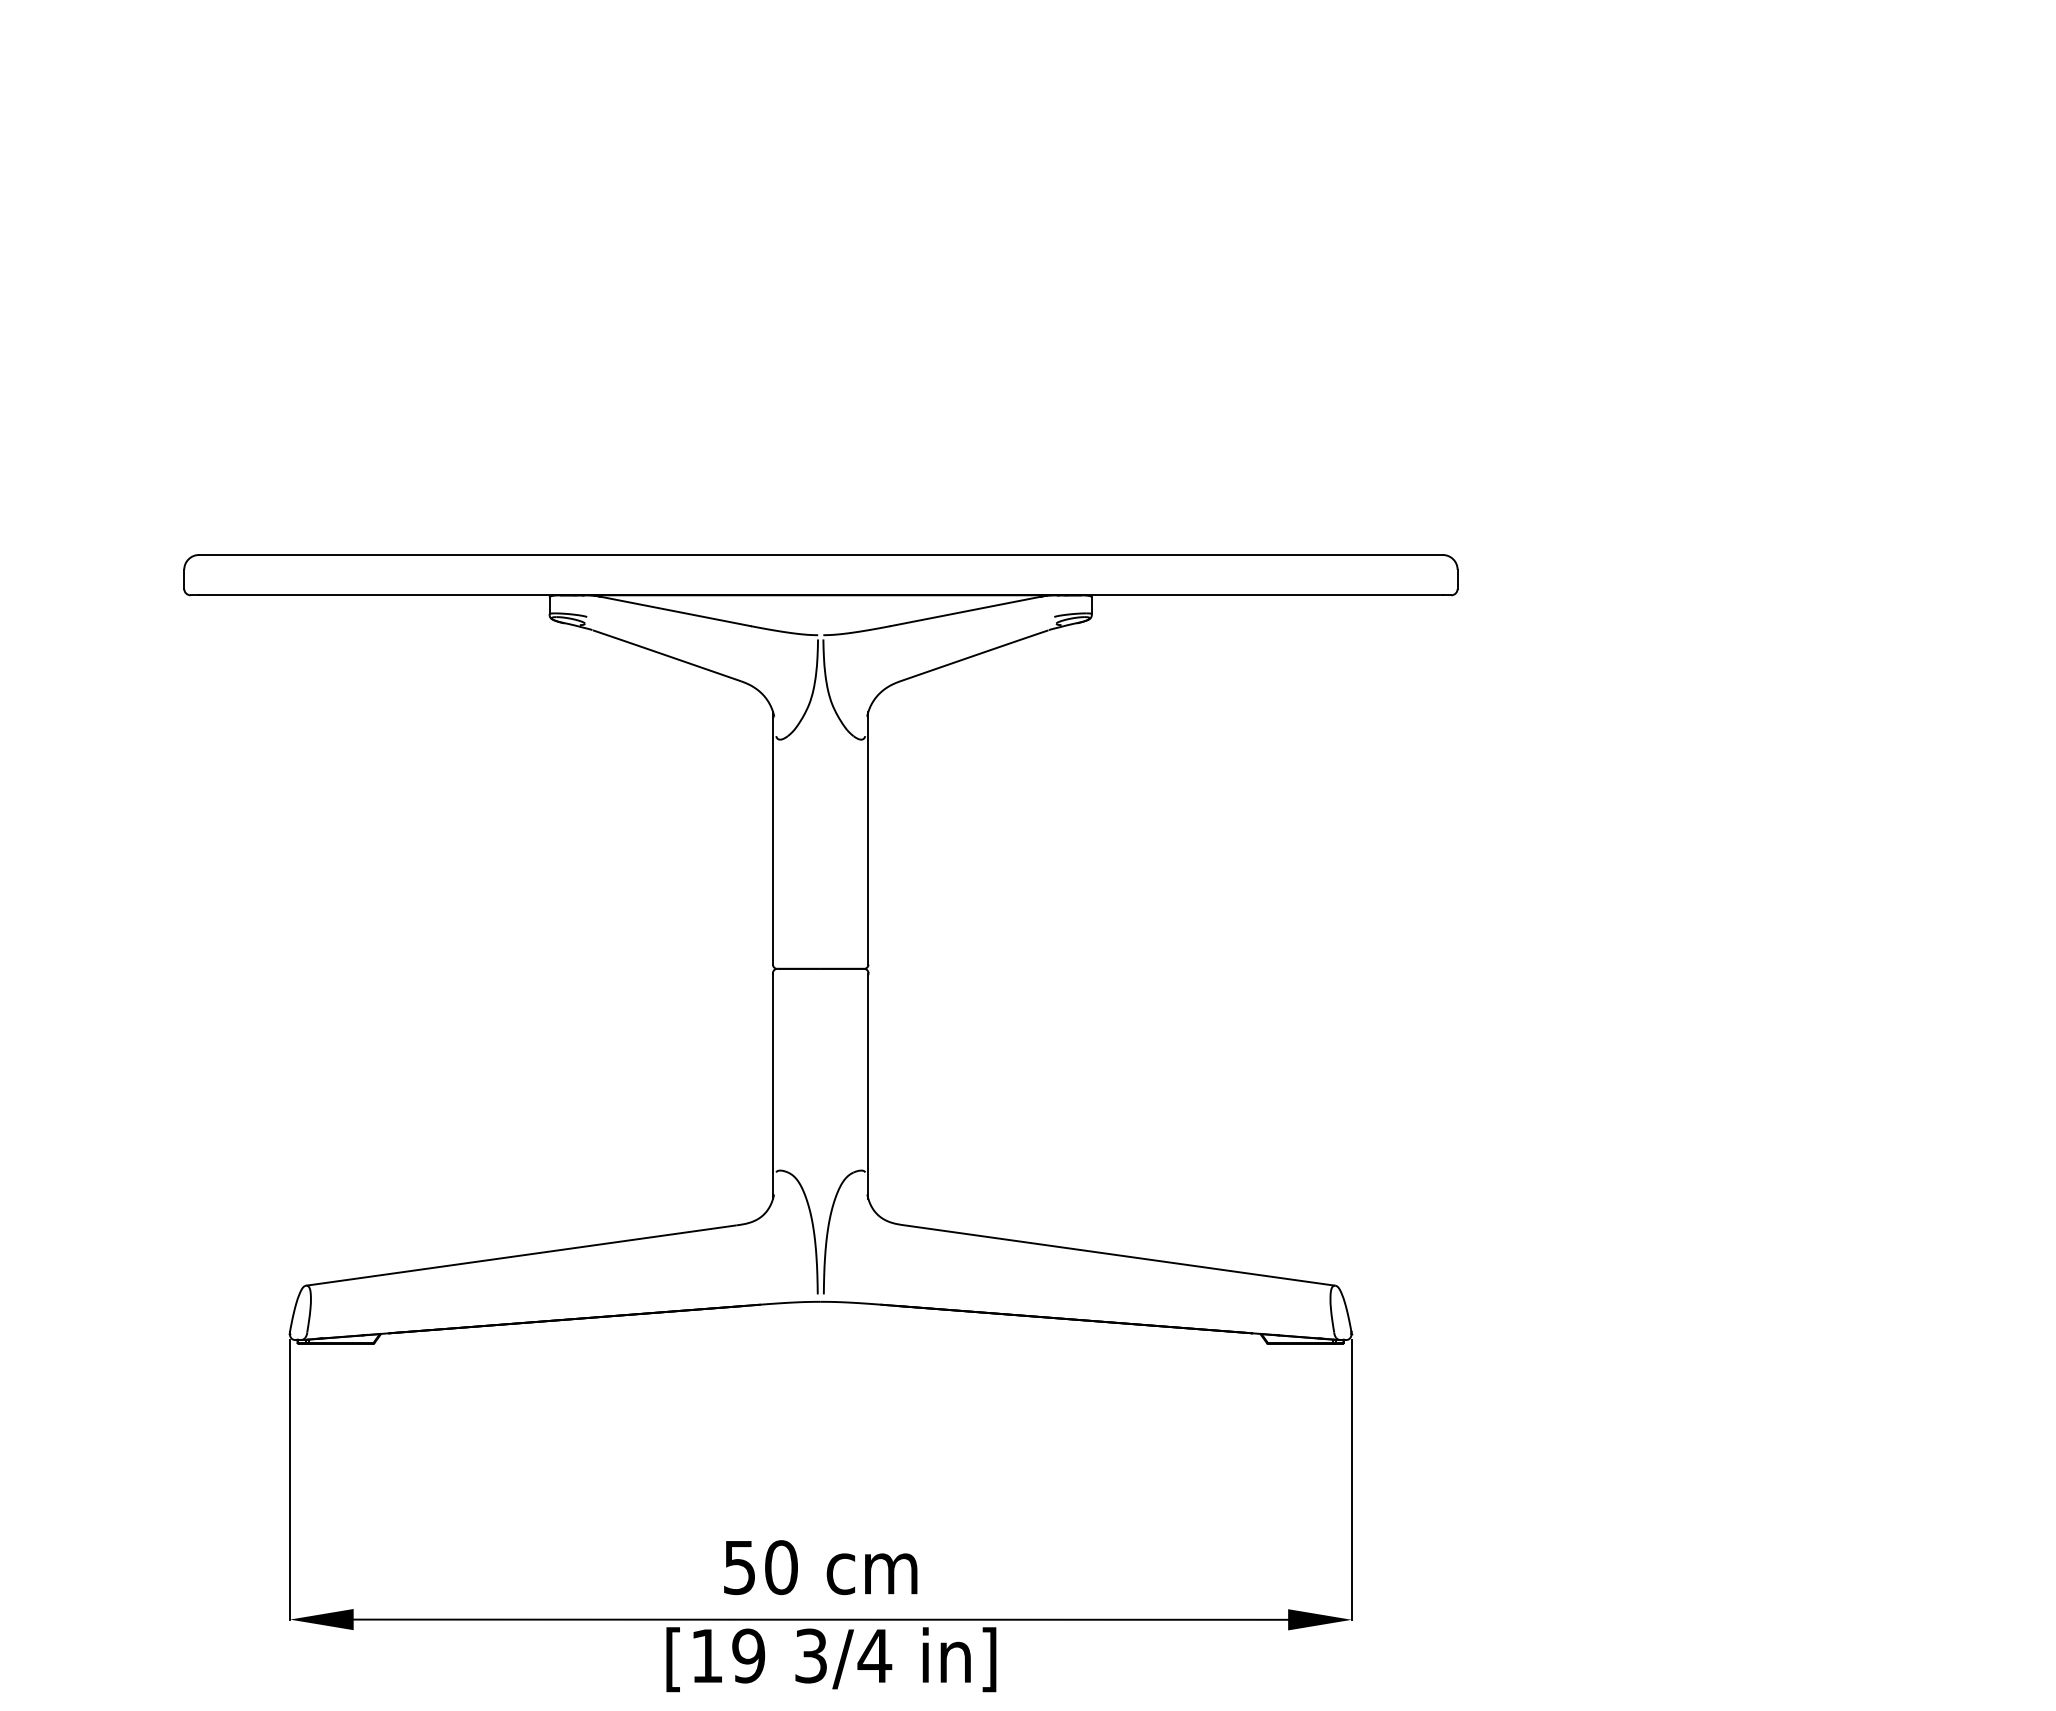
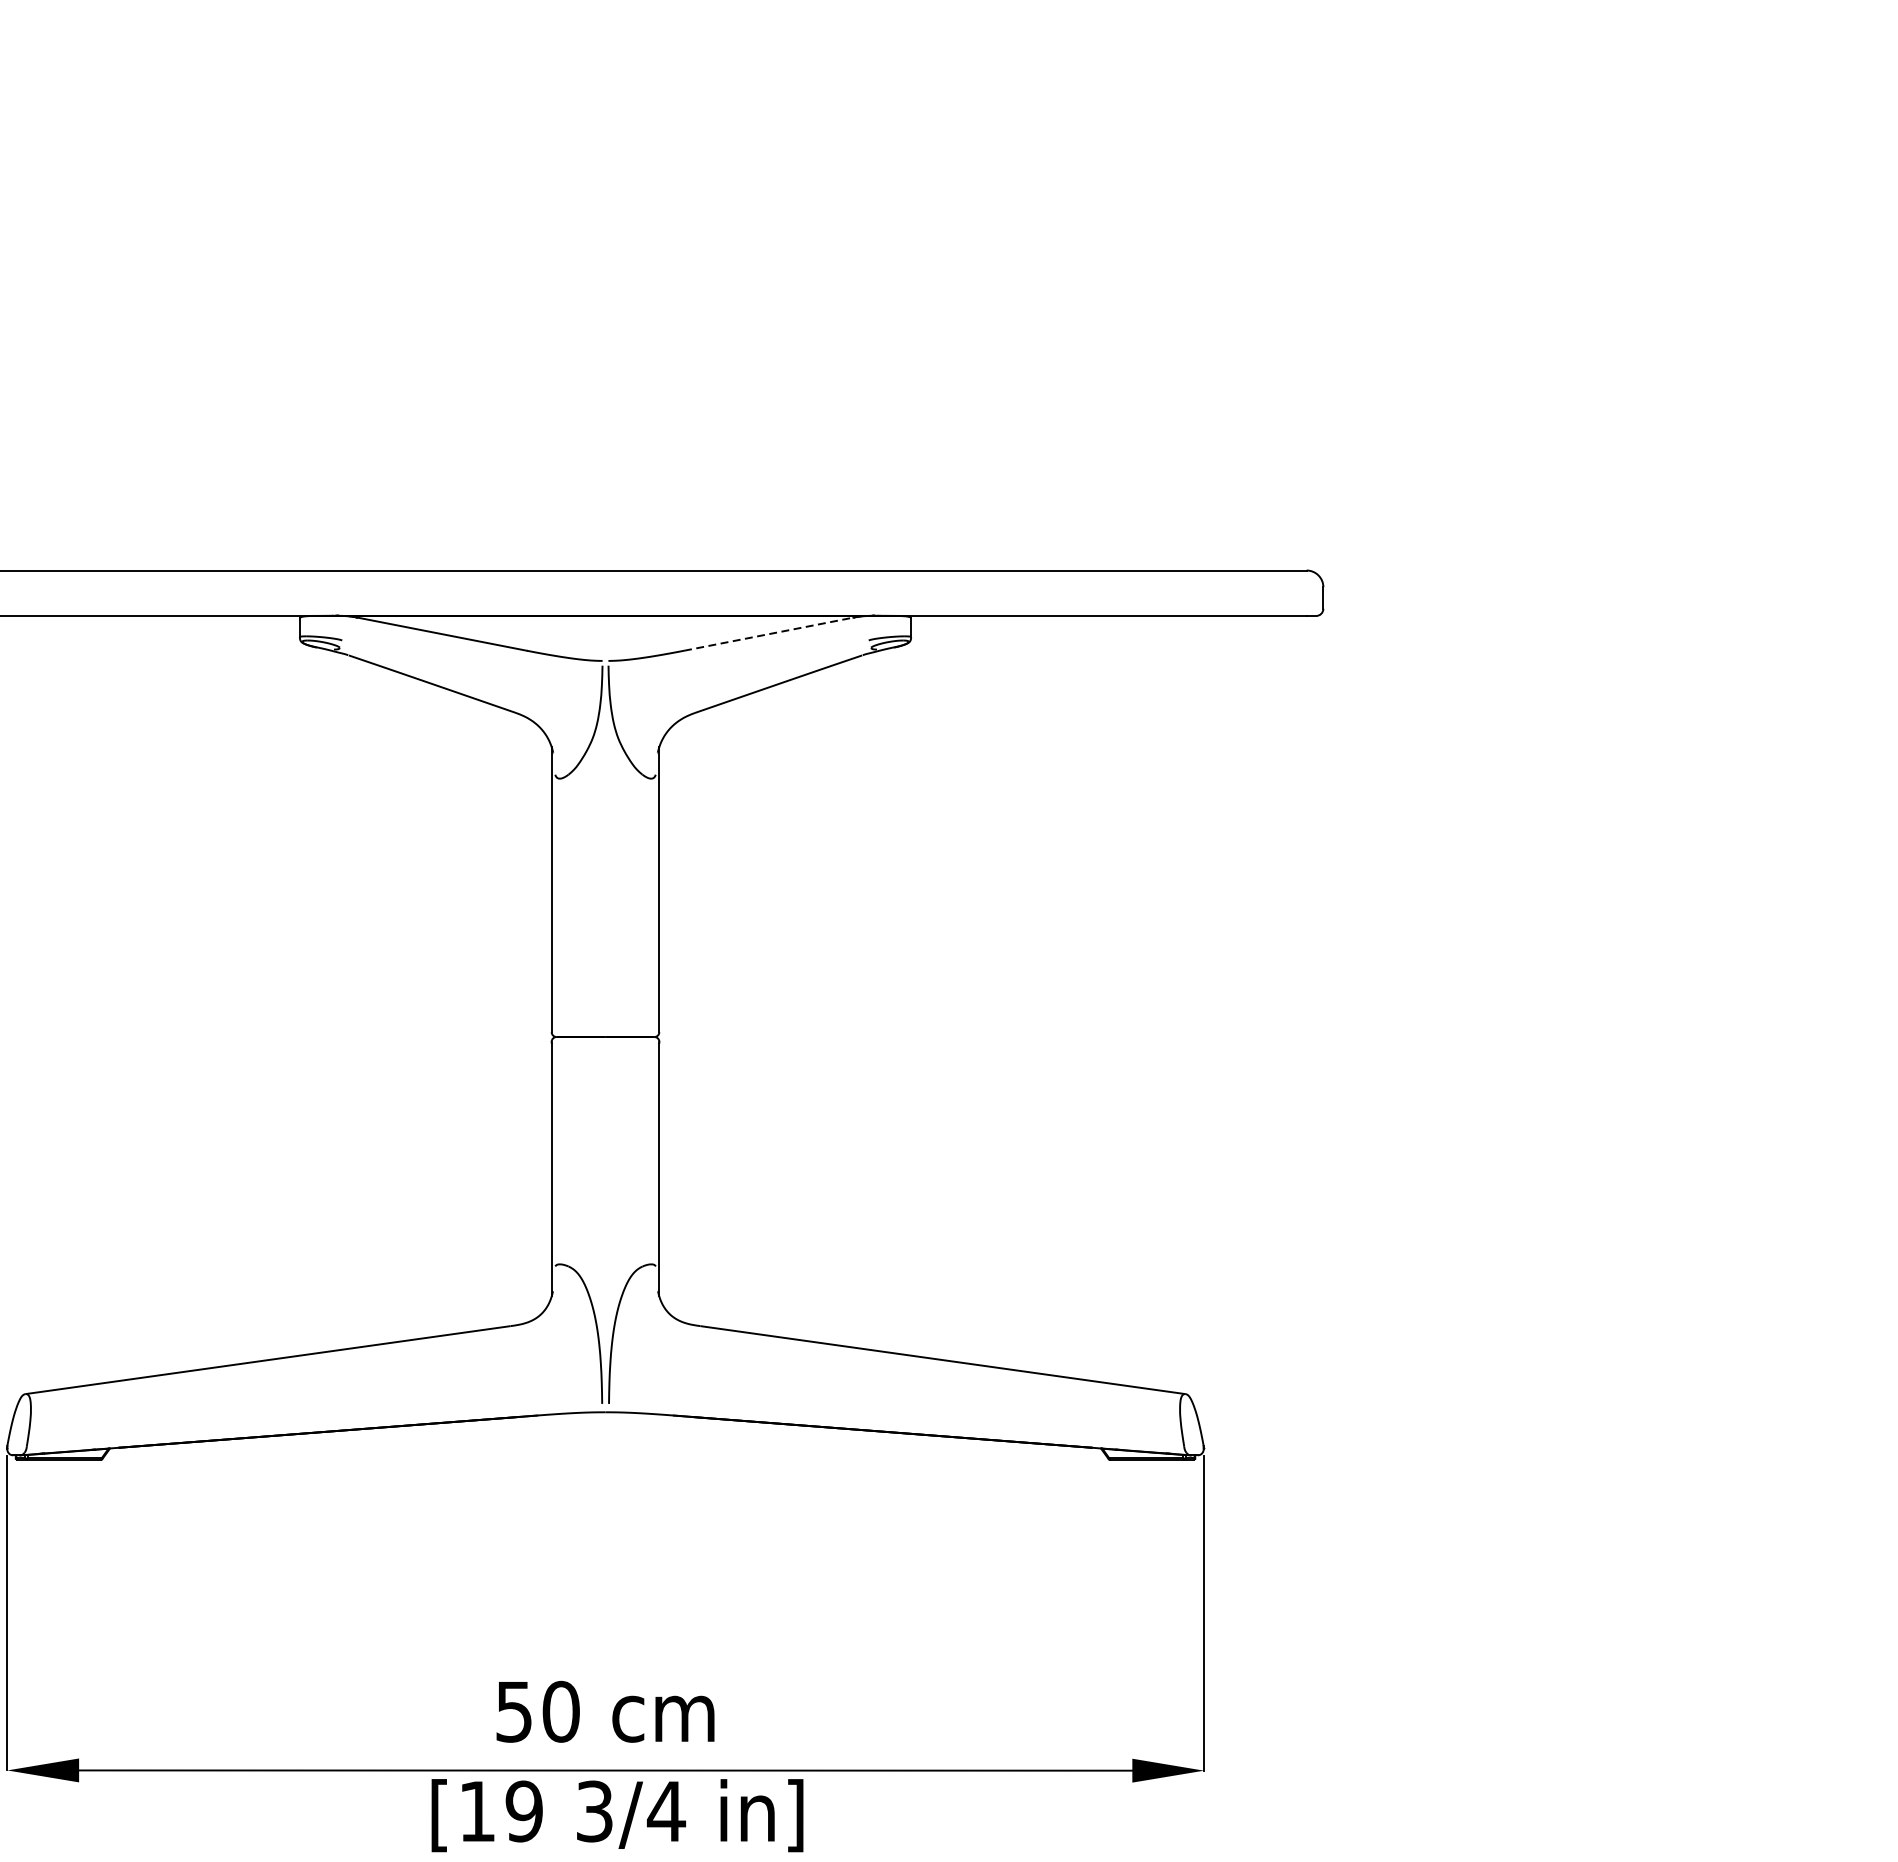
line: (965, 611) -> (768, 634), solid -> dashed

